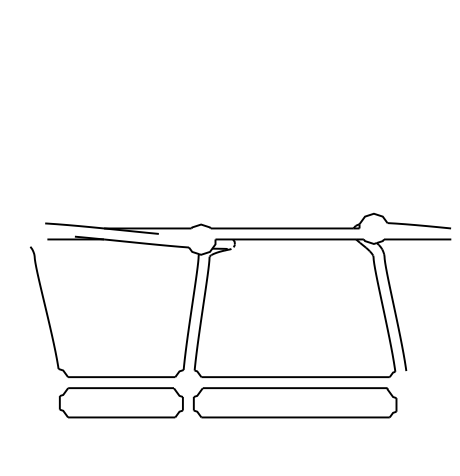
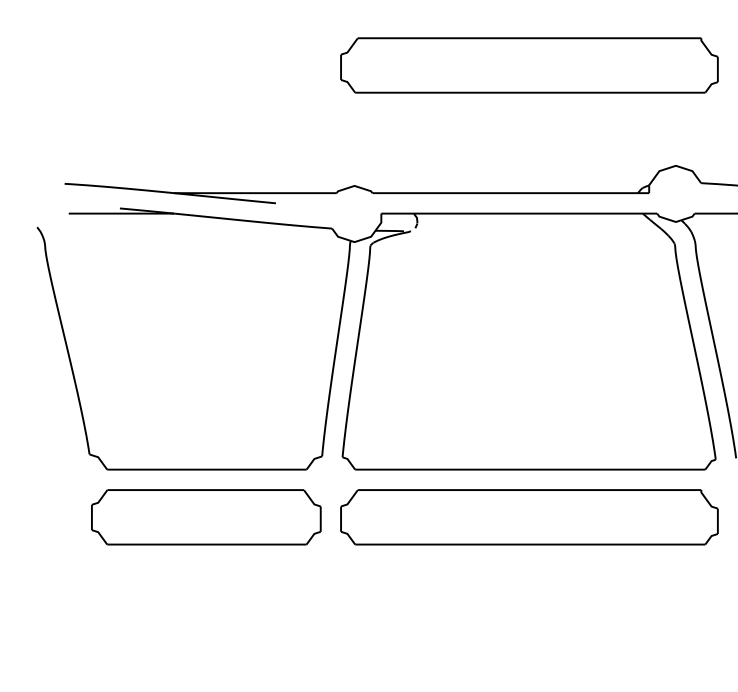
part: (294, 159) -> (528, 64), added

